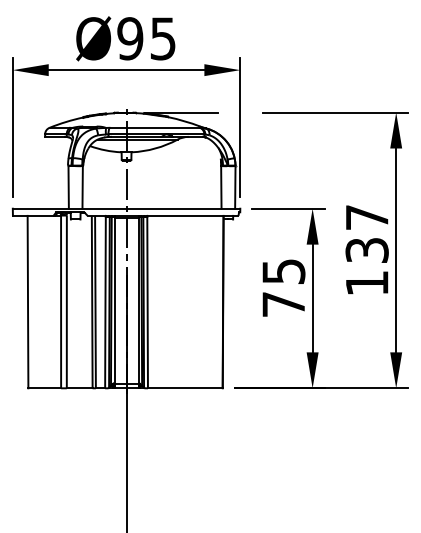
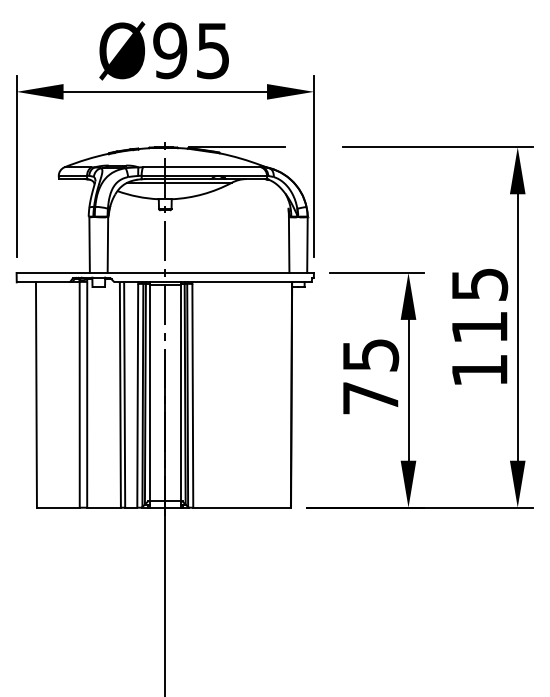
text: (366, 233) -> (478, 305), 137 -> 115

